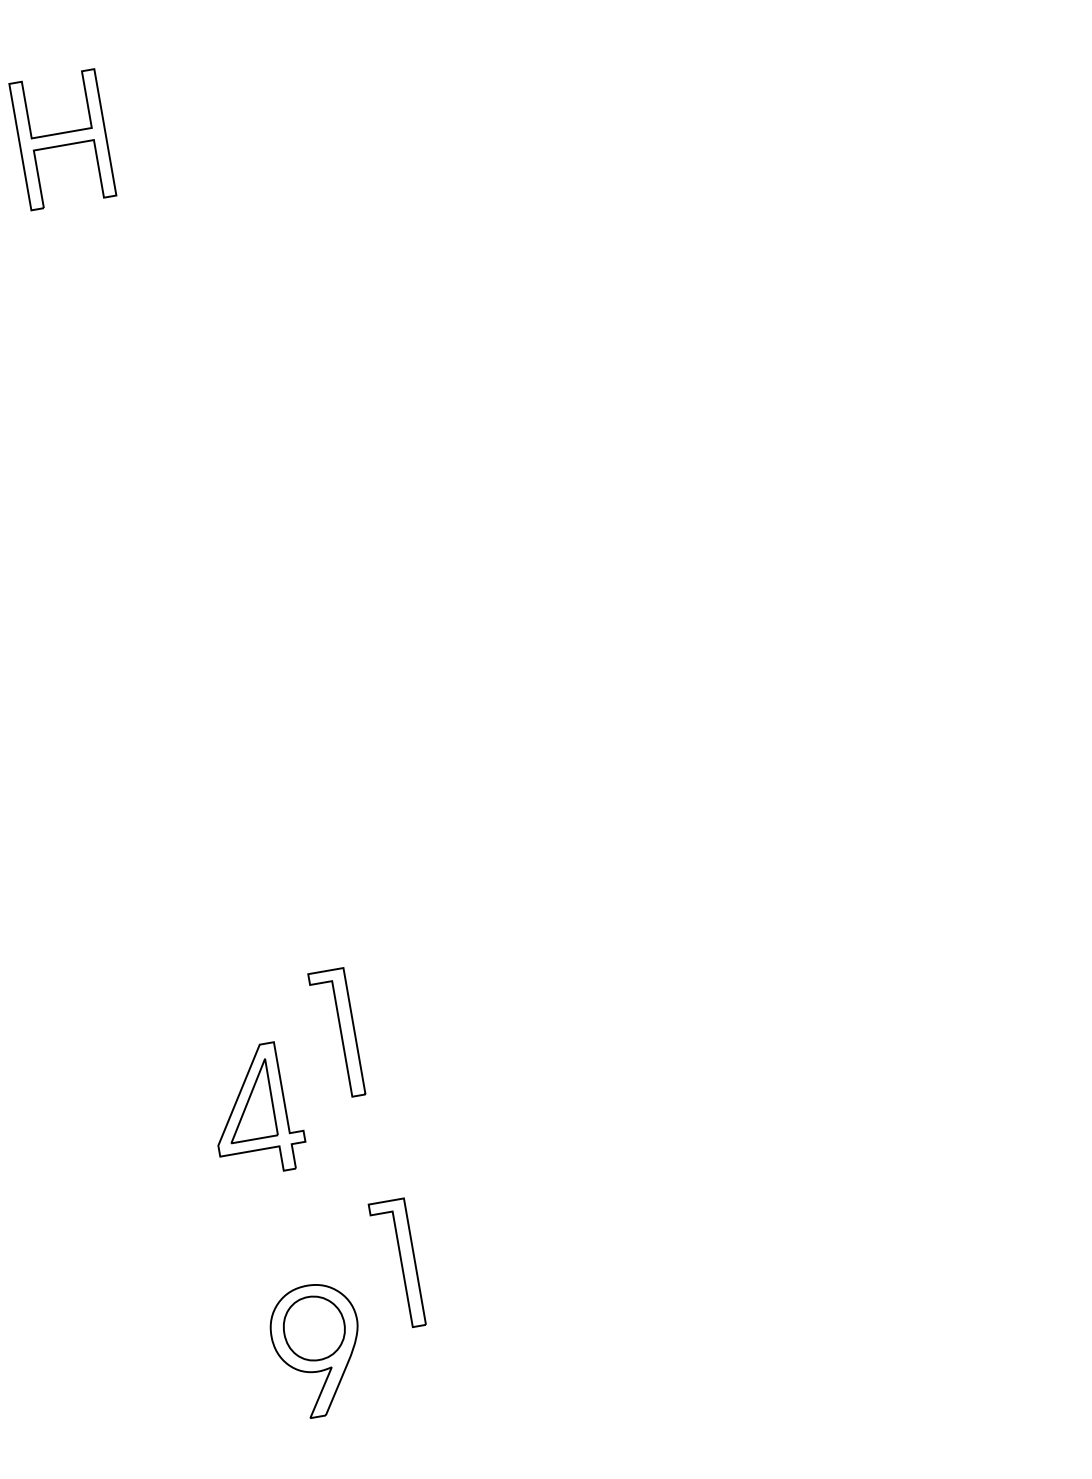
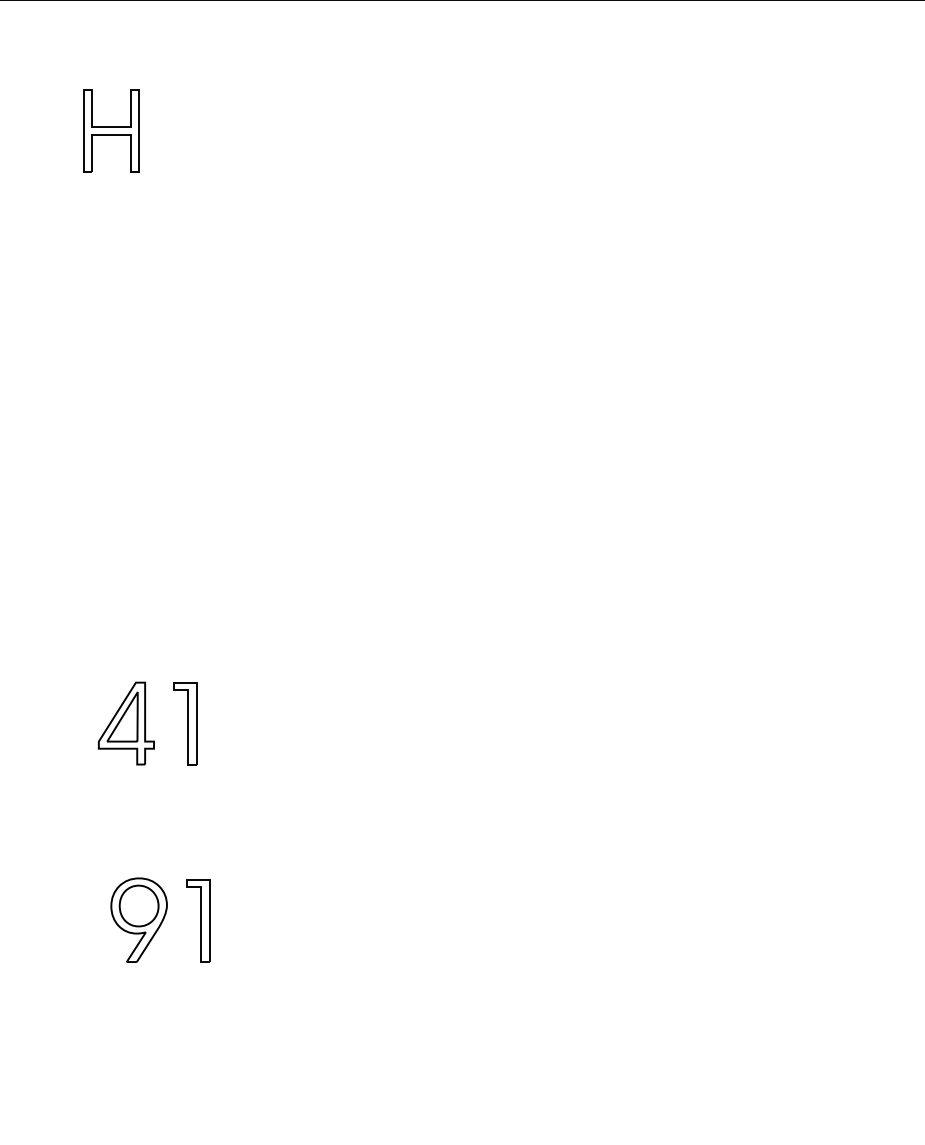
part: (256, 1110) -> (126, 723), moved
part: (397, 1263) -> (198, 920), moved

